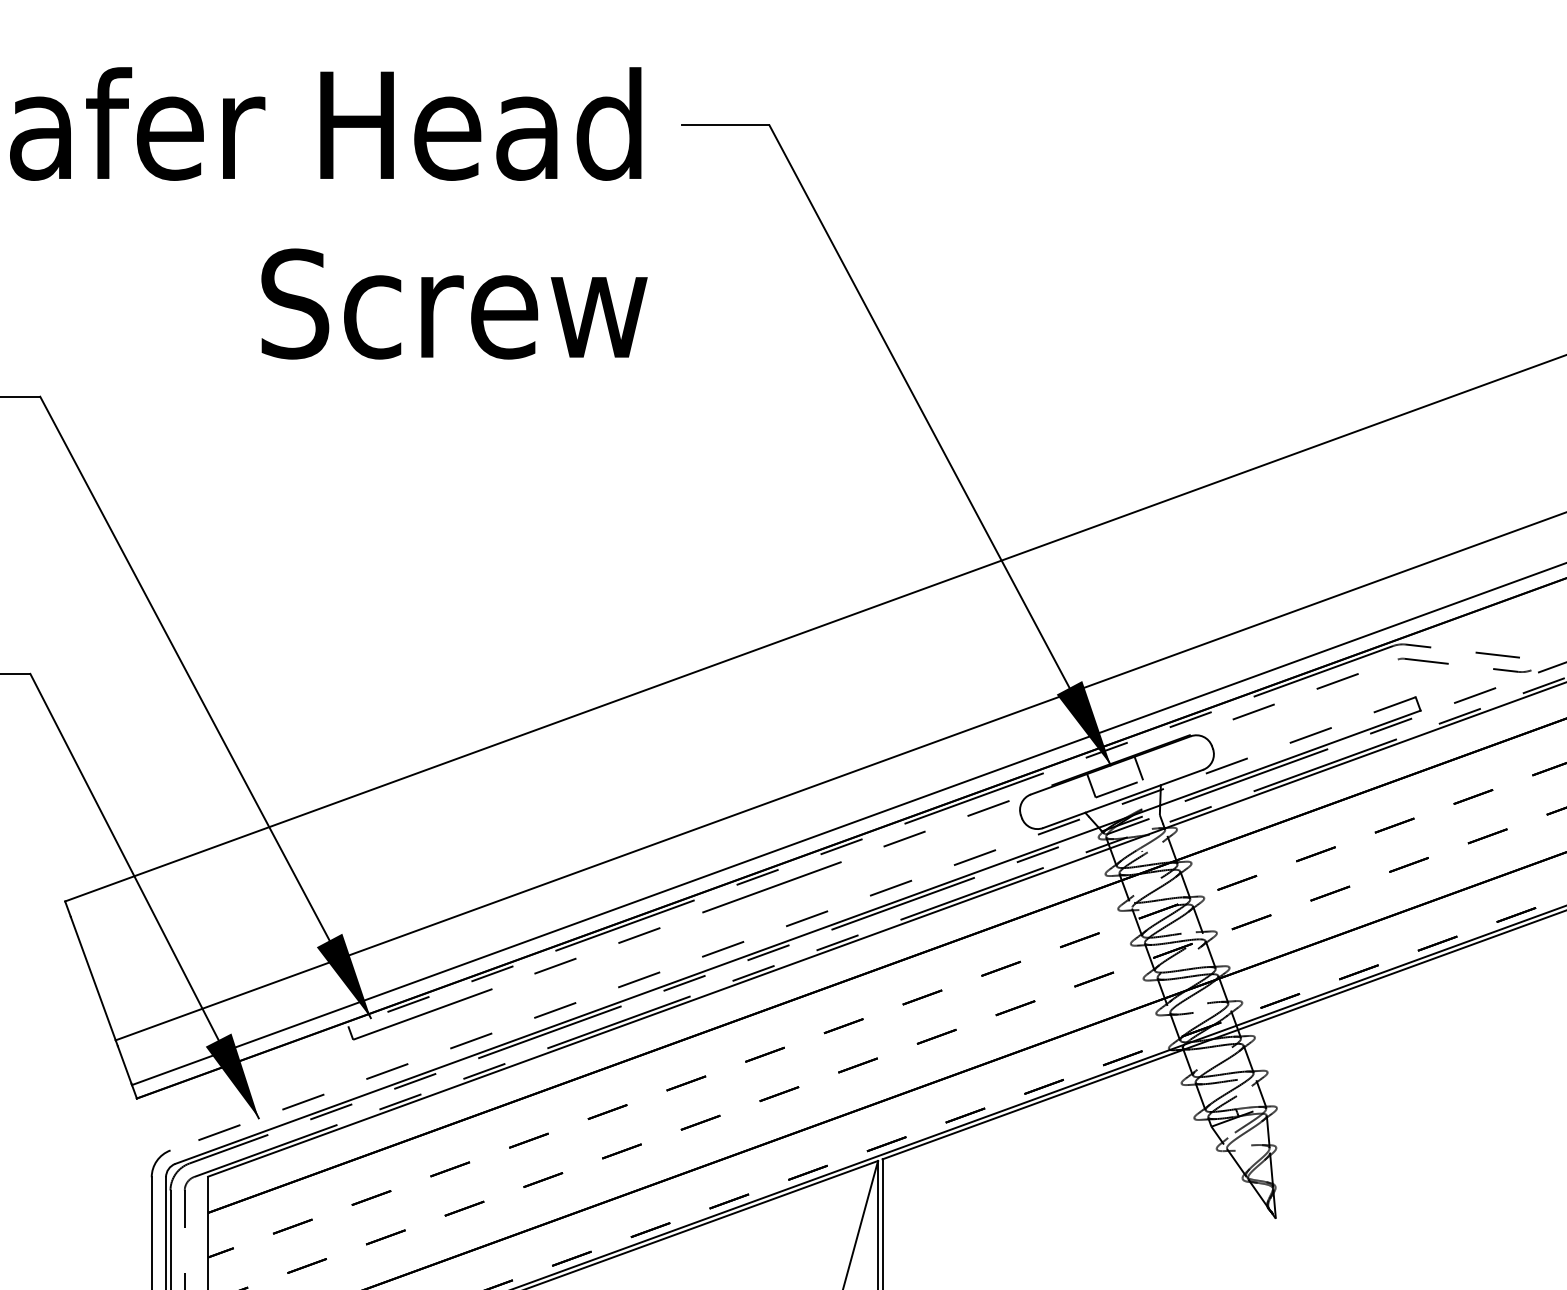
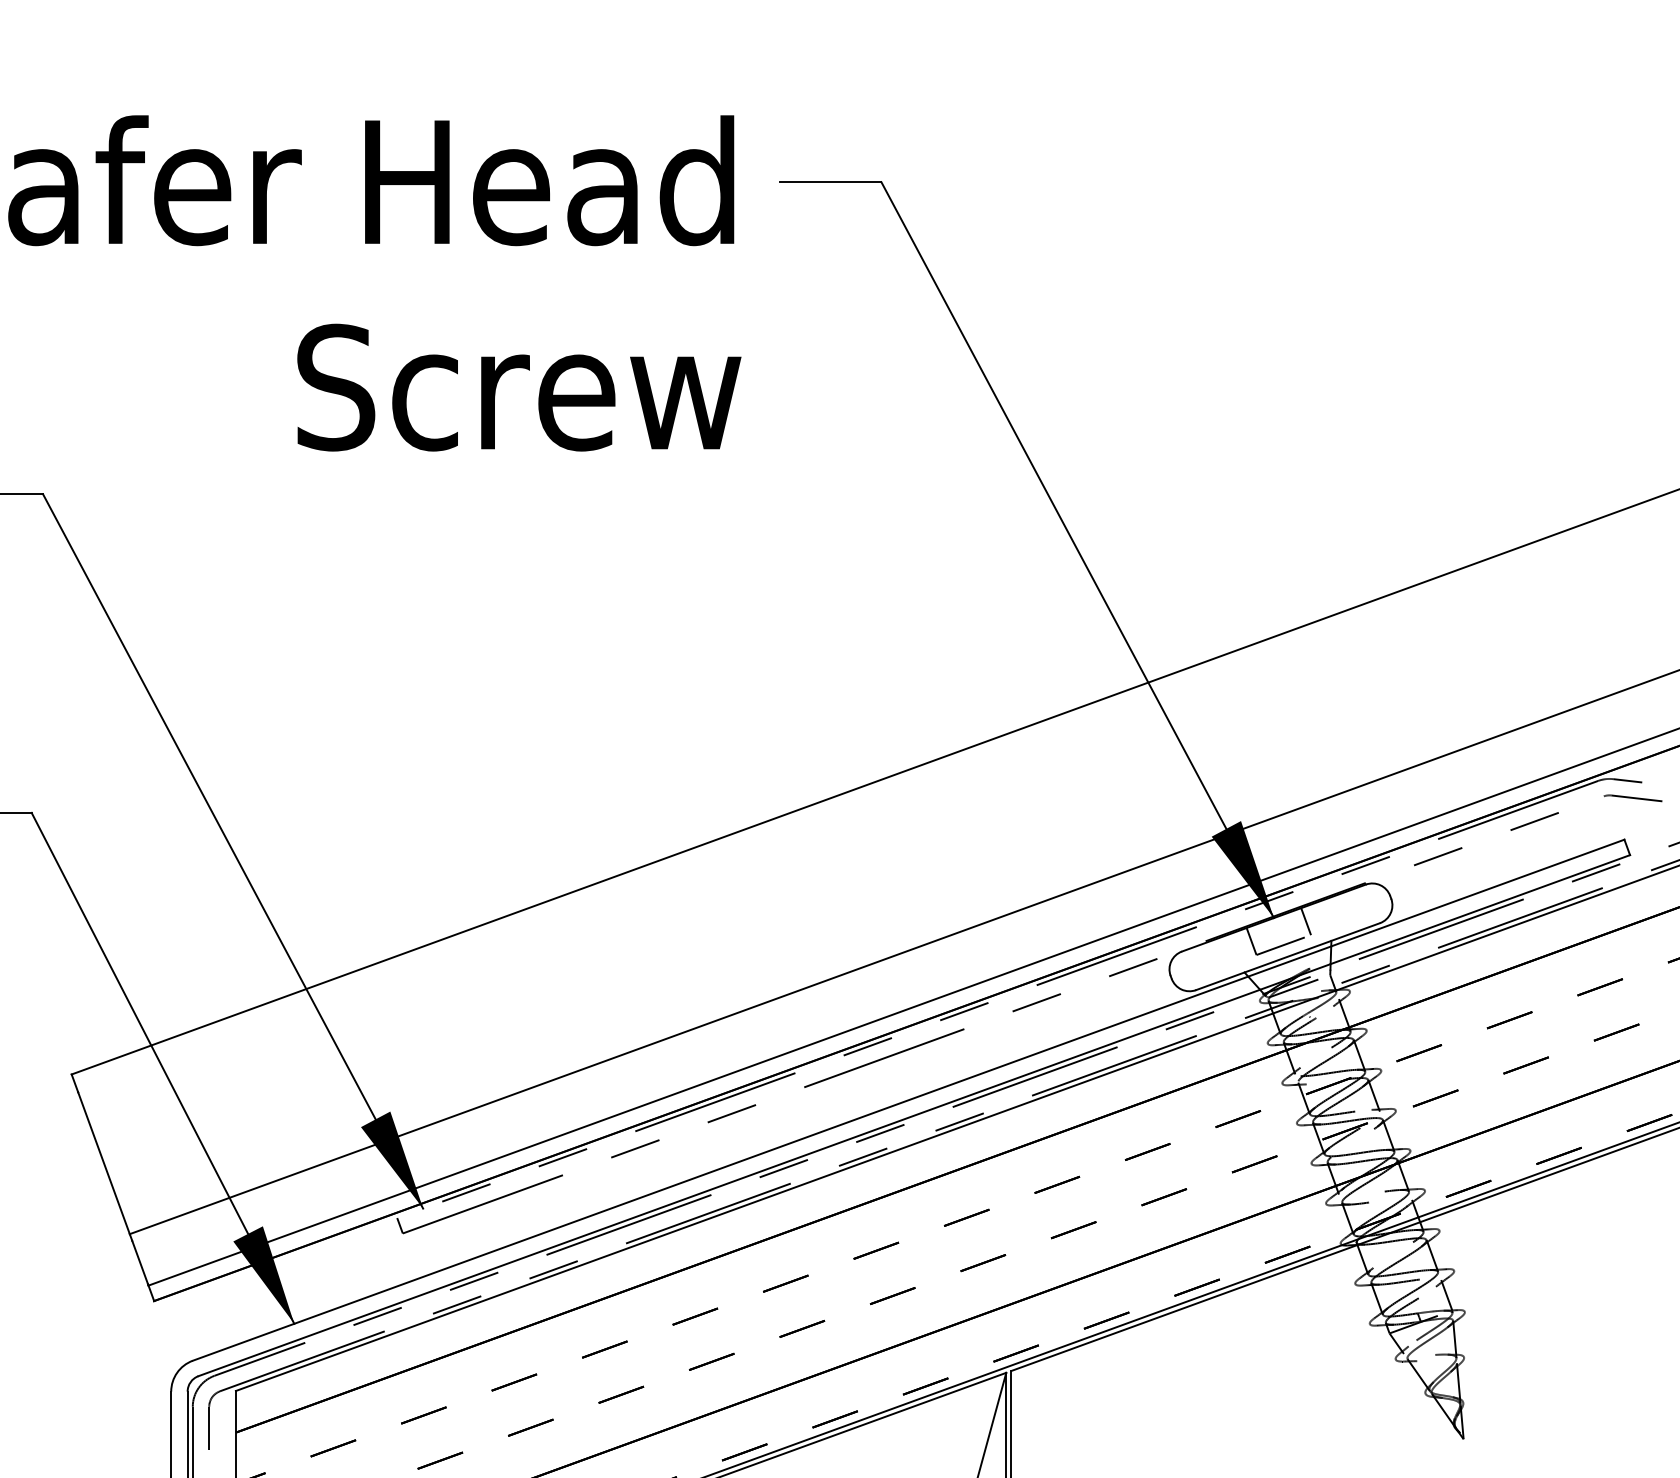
line: (793, 923) -> (909, 1099), dashed -> solid

